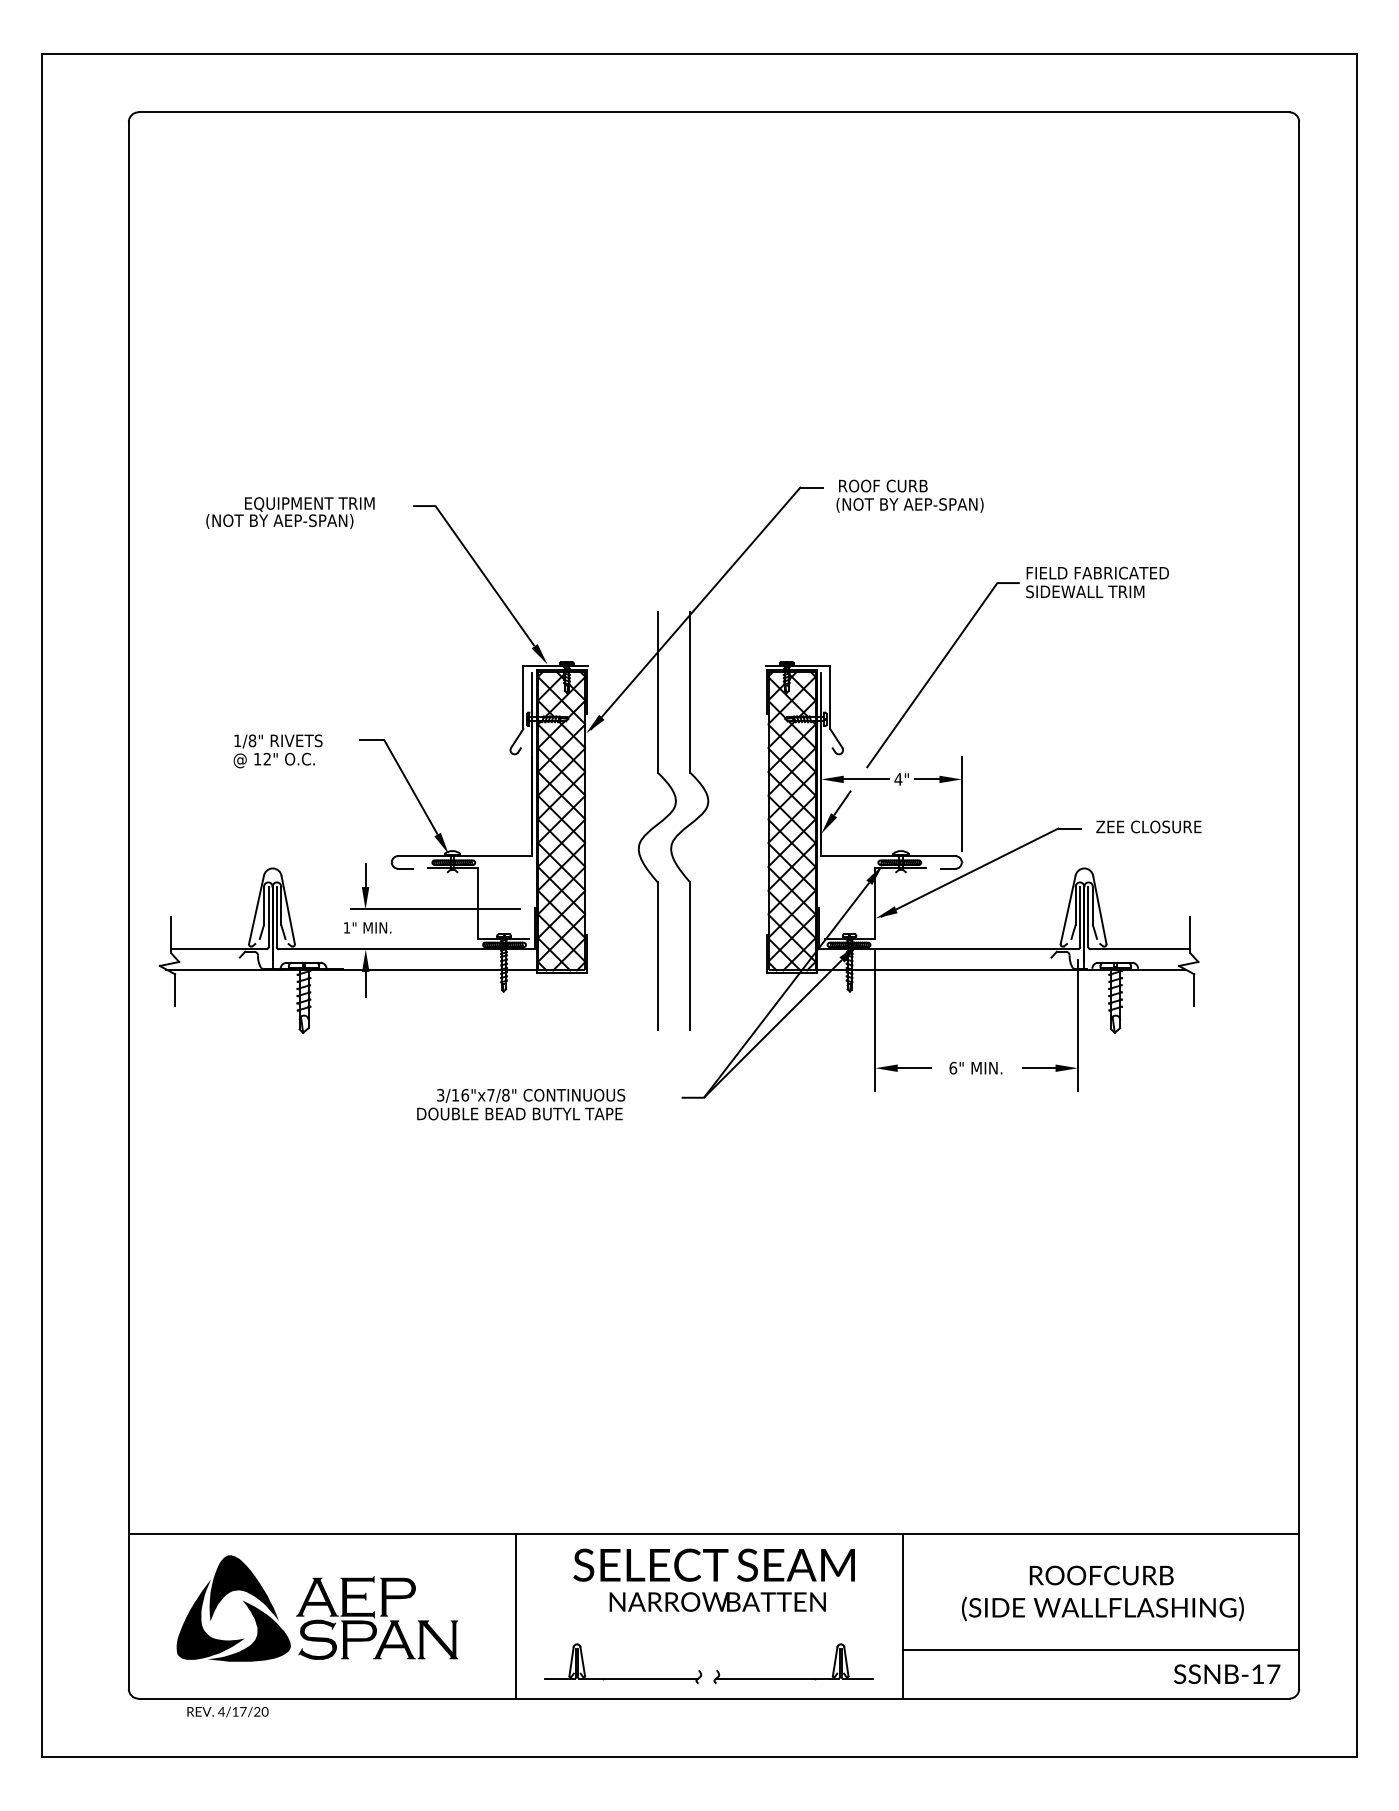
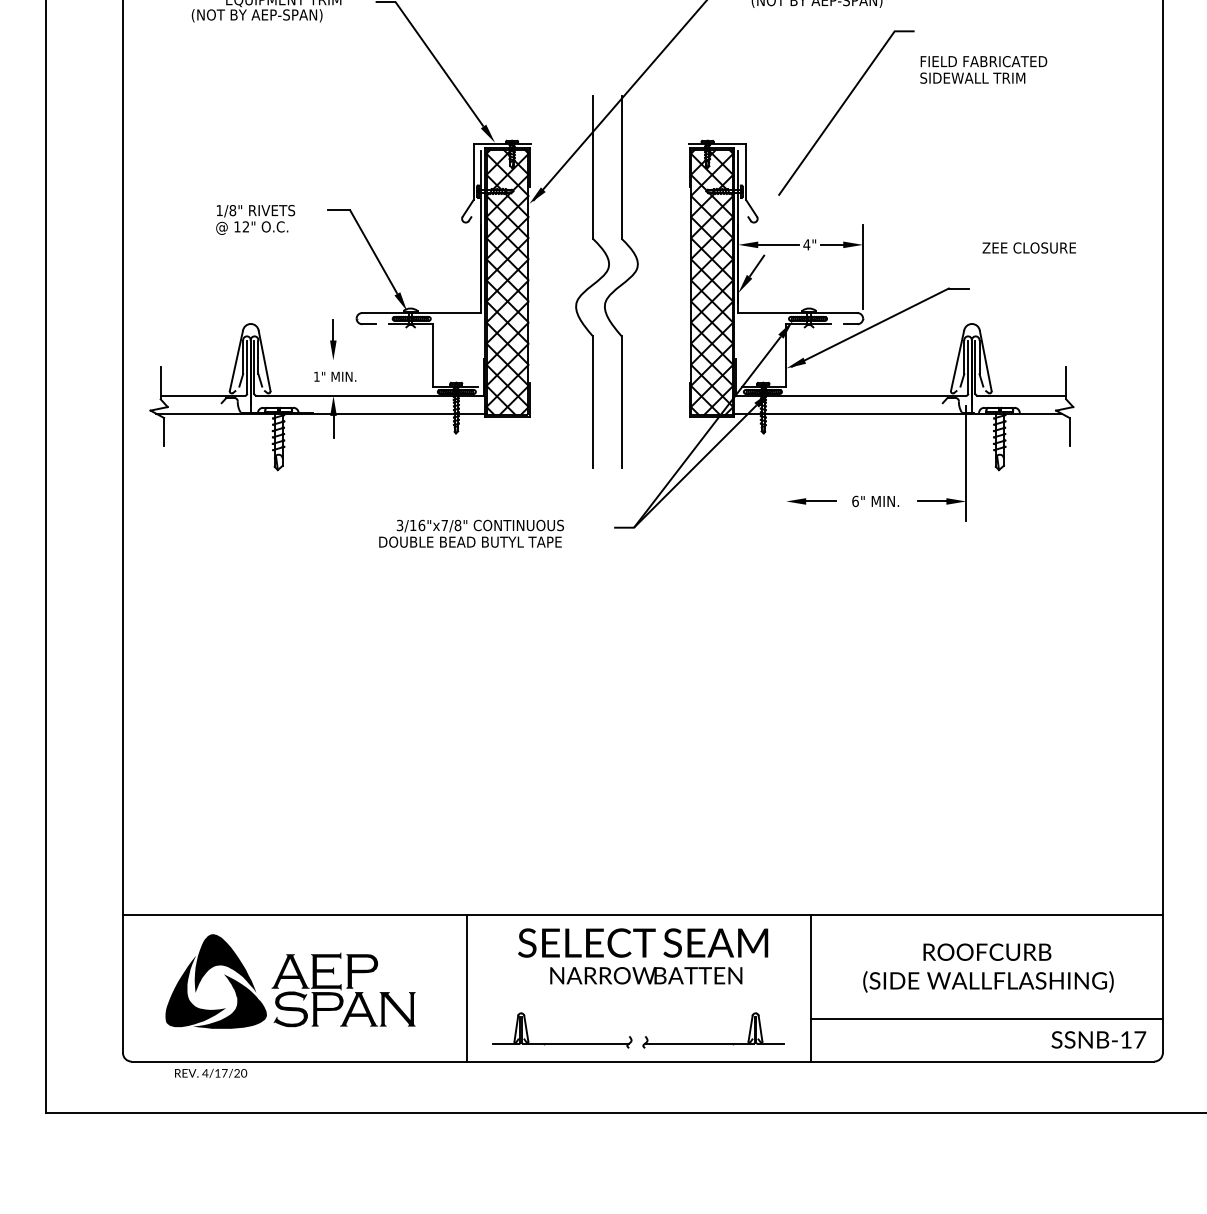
line: (936, 671) -> (840, 109), moved
text: (1148, 826) -> (1028, 247), moved
line: (435, 909) -> (395, 360), removed
line: (875, 1020) -> (786, 459), removed

